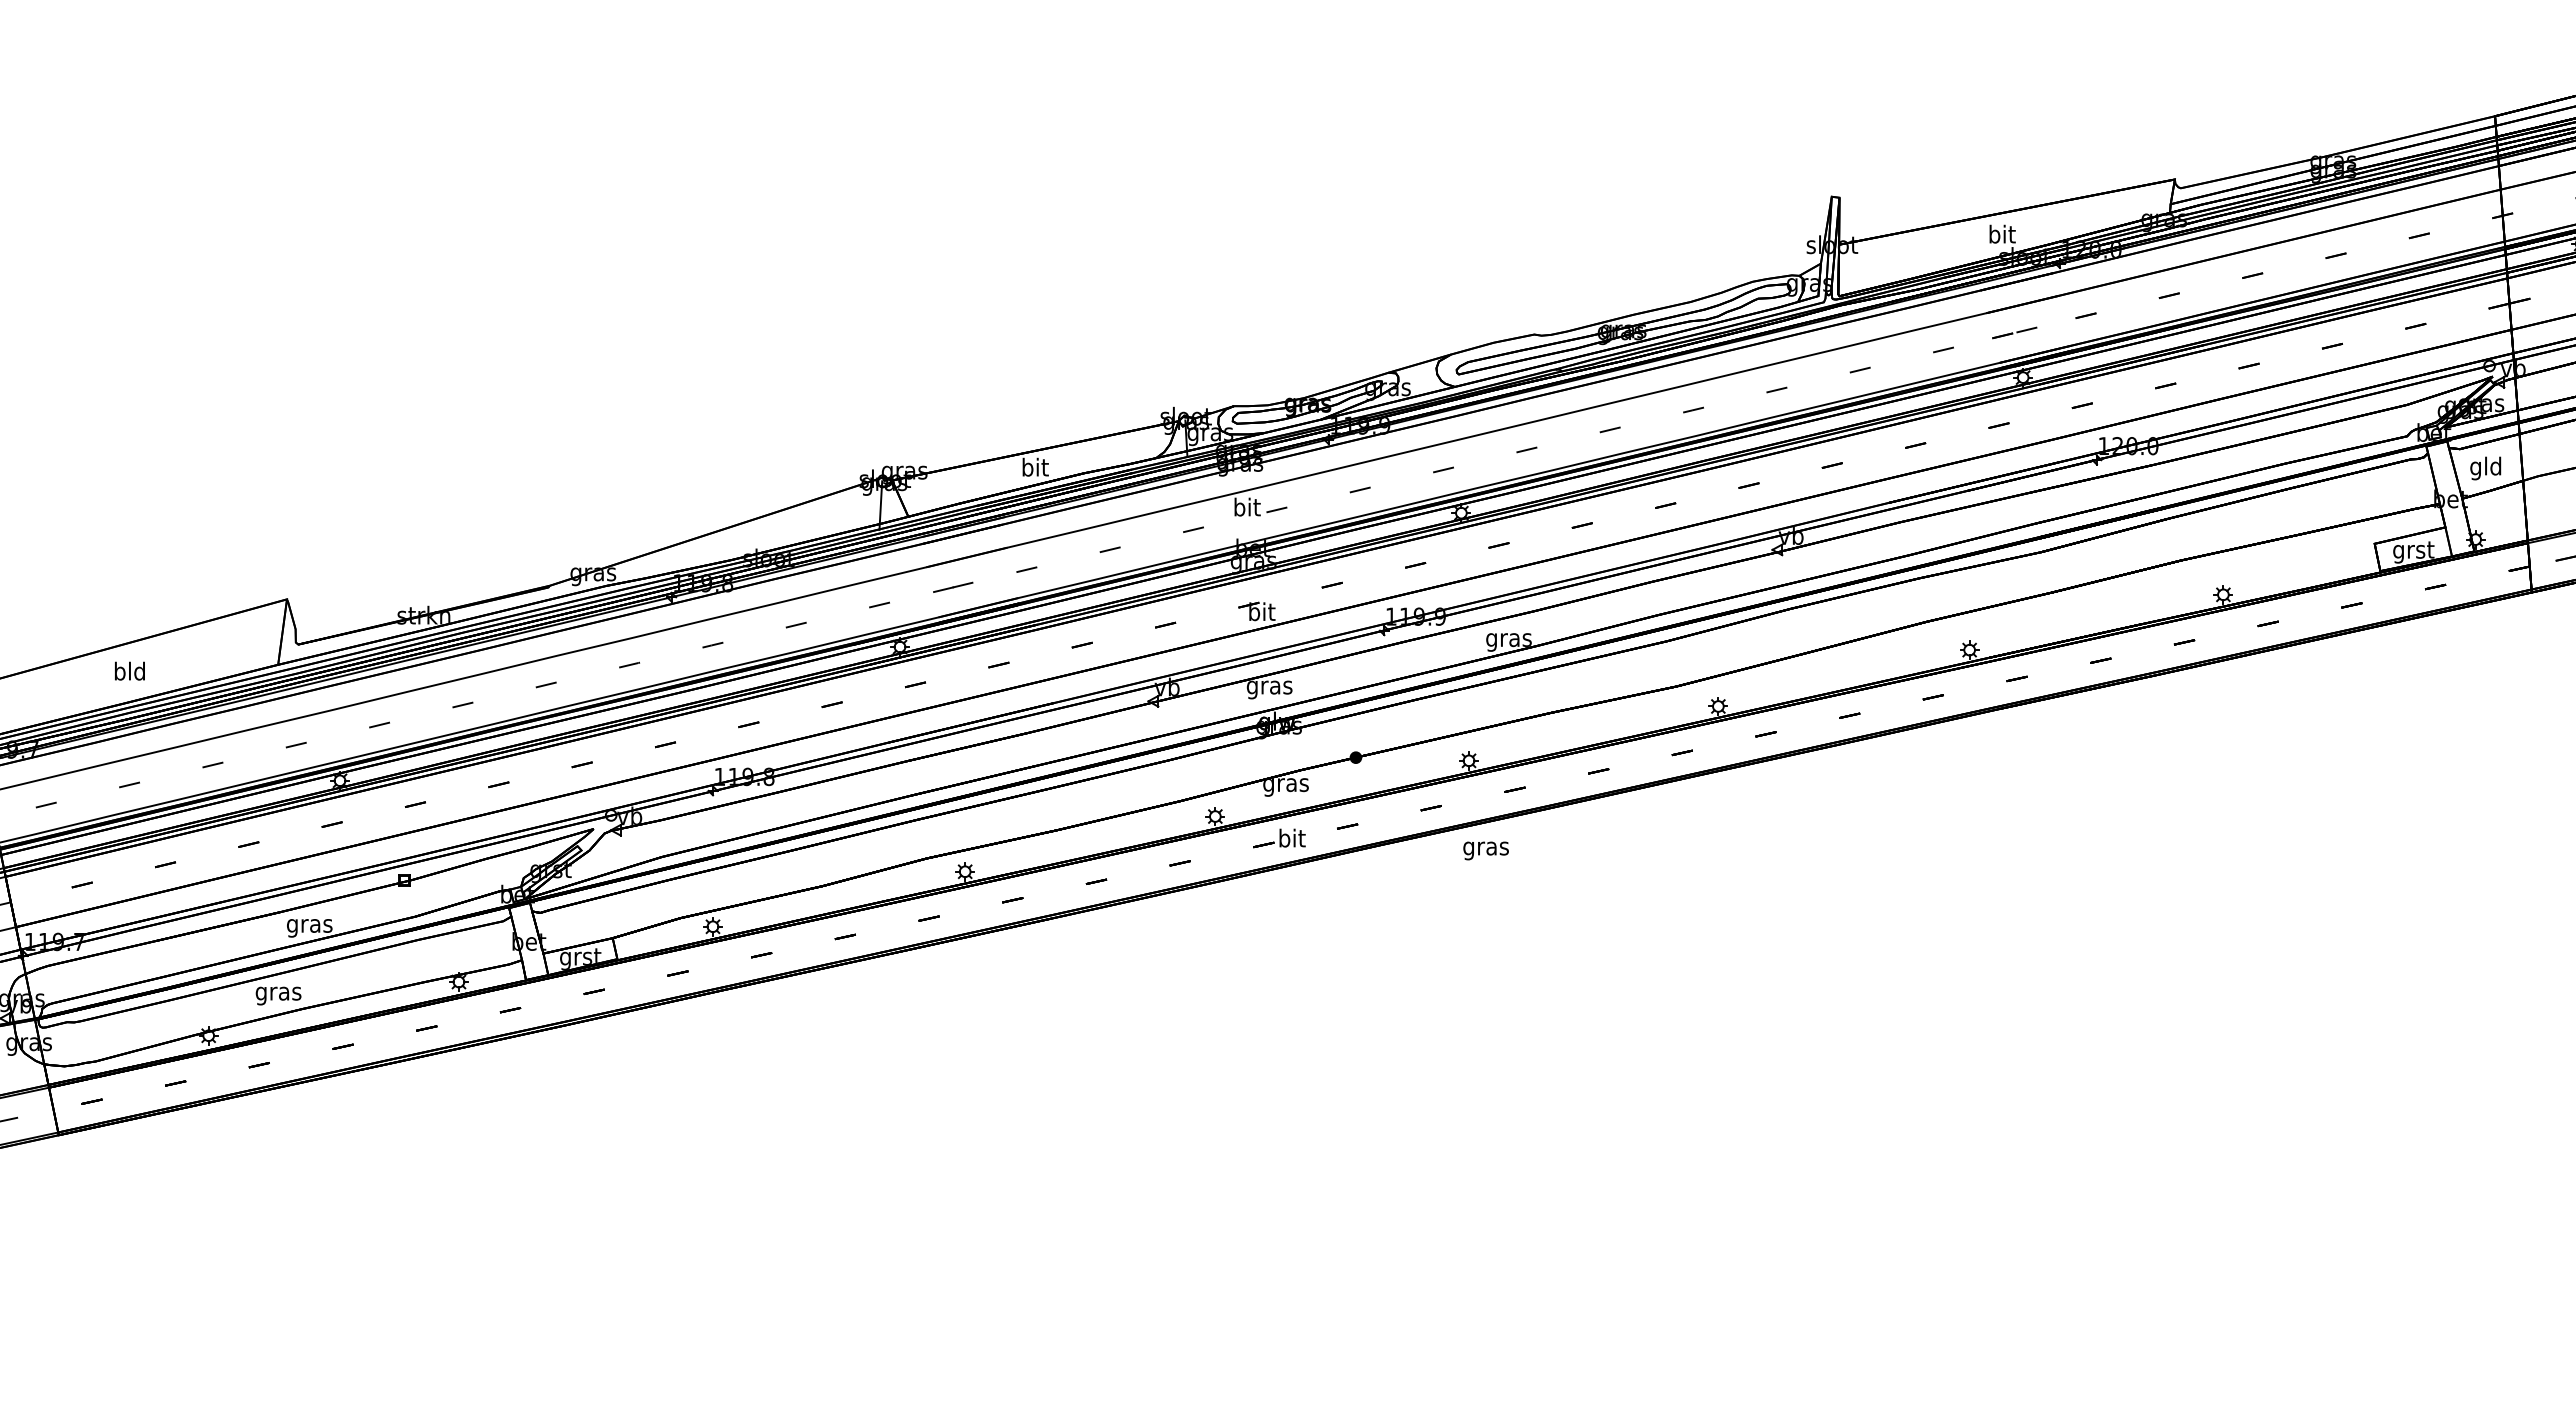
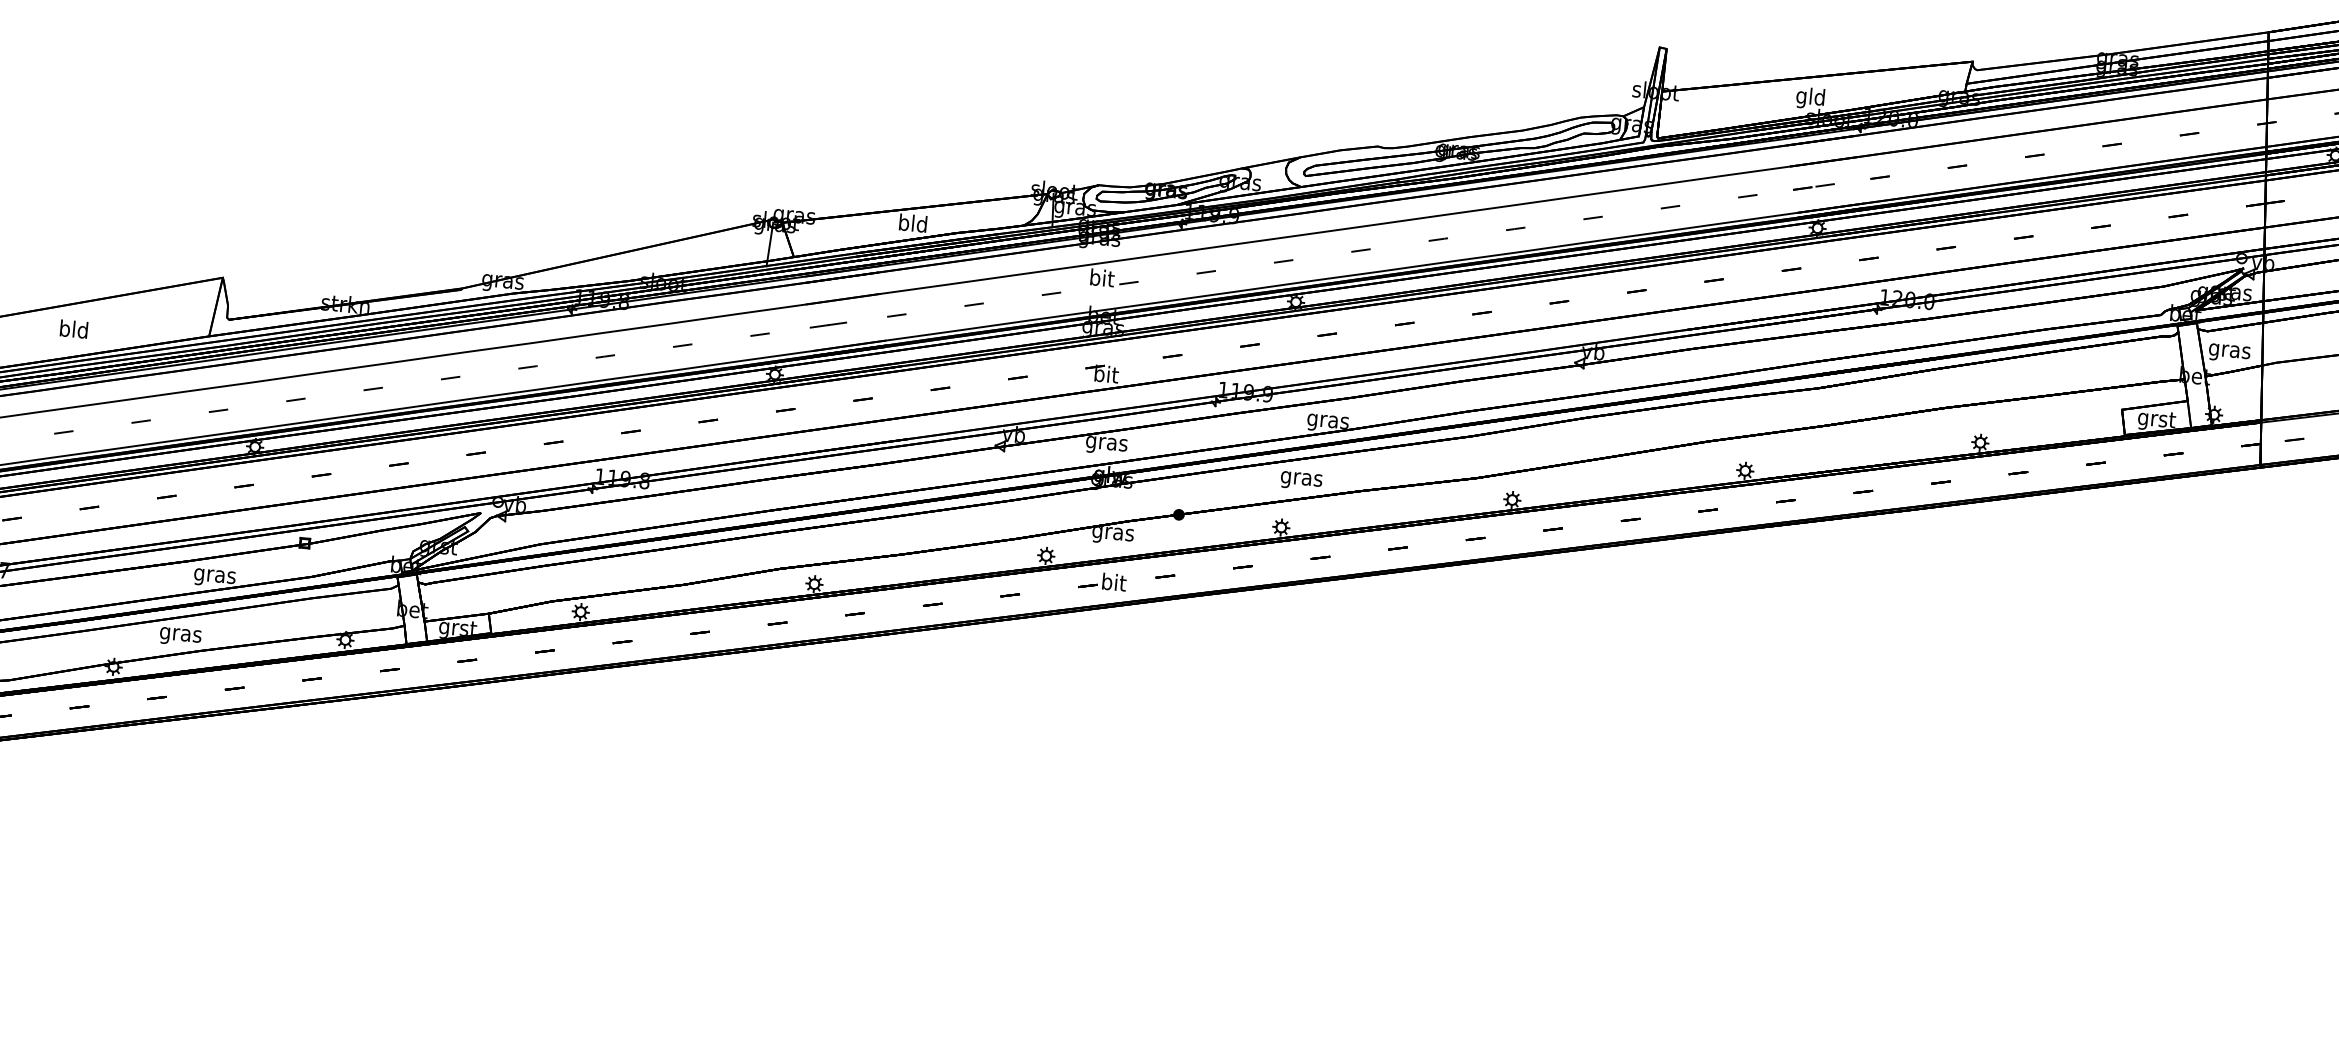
text: (2001, 236) -> (1810, 98), bit -> gld
text: (1035, 466) -> (913, 222), bit -> bld
text: (2485, 468) -> (2229, 351), gld -> gras
text: (1485, 850) -> (1300, 480), moved

